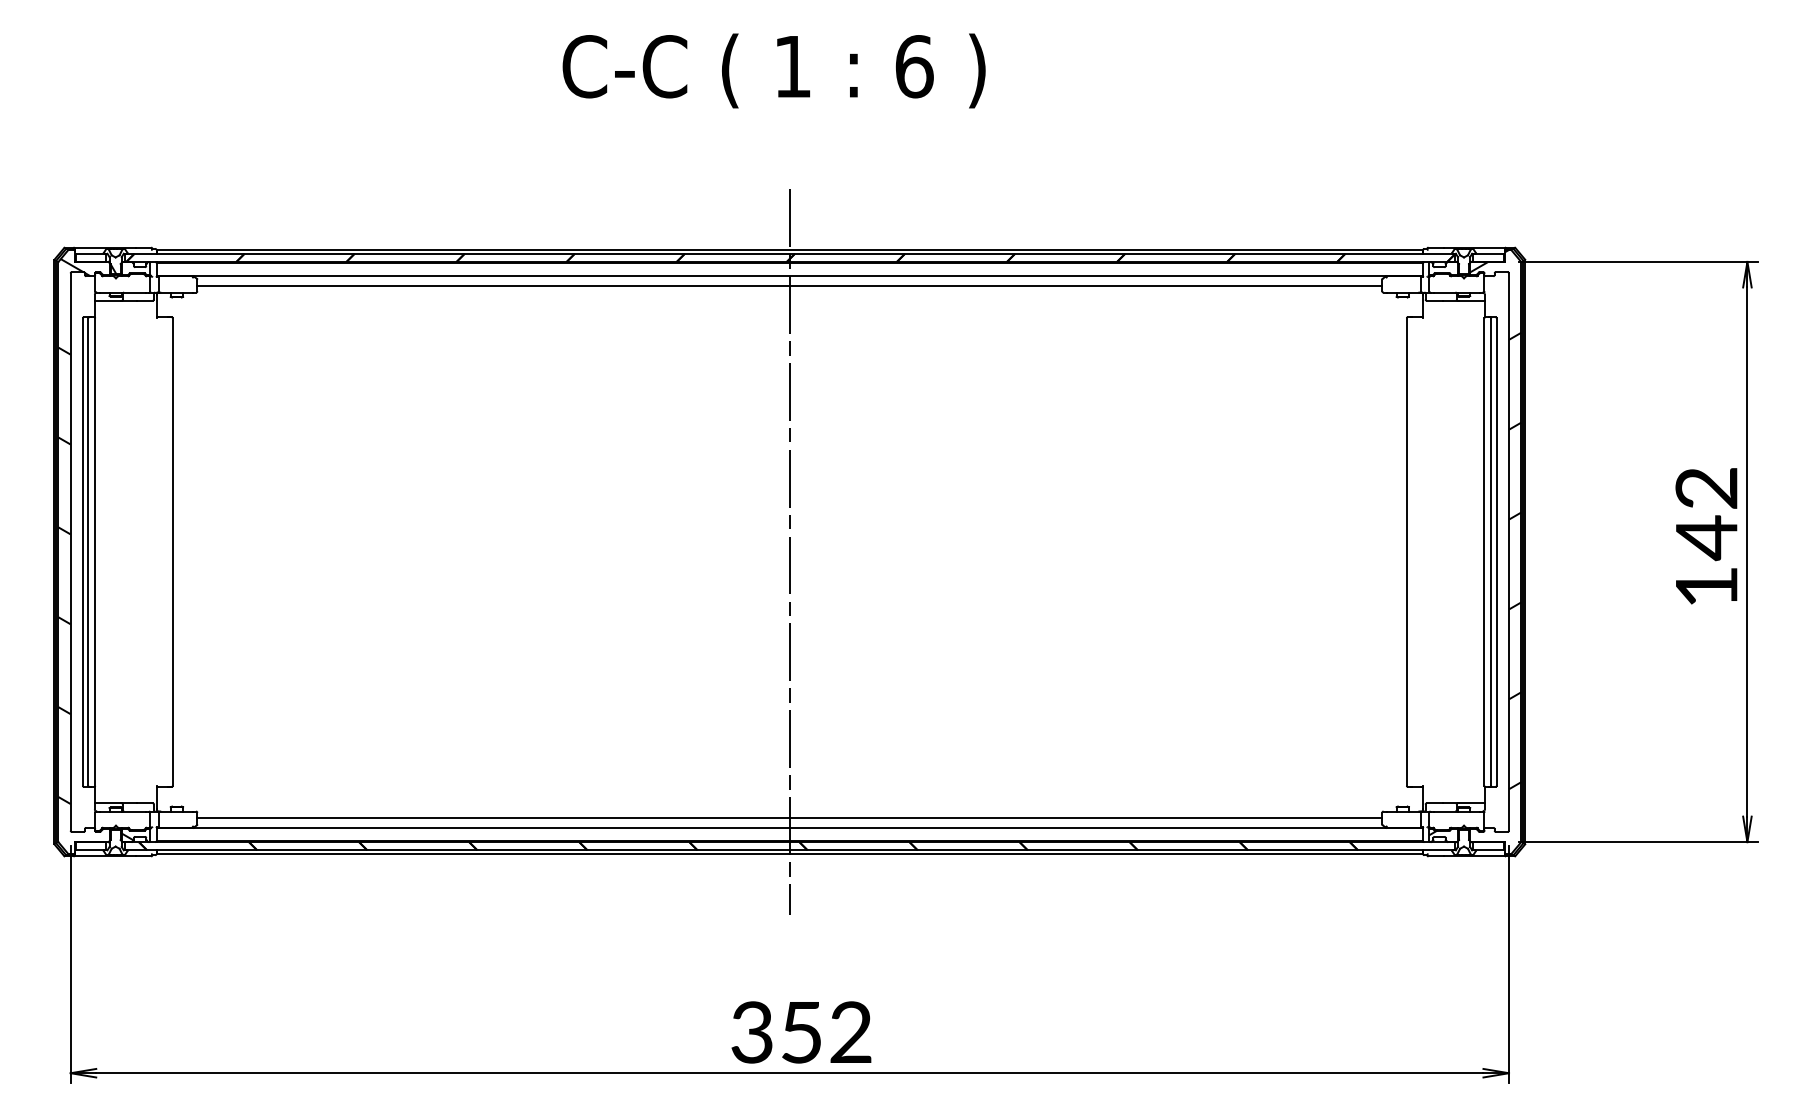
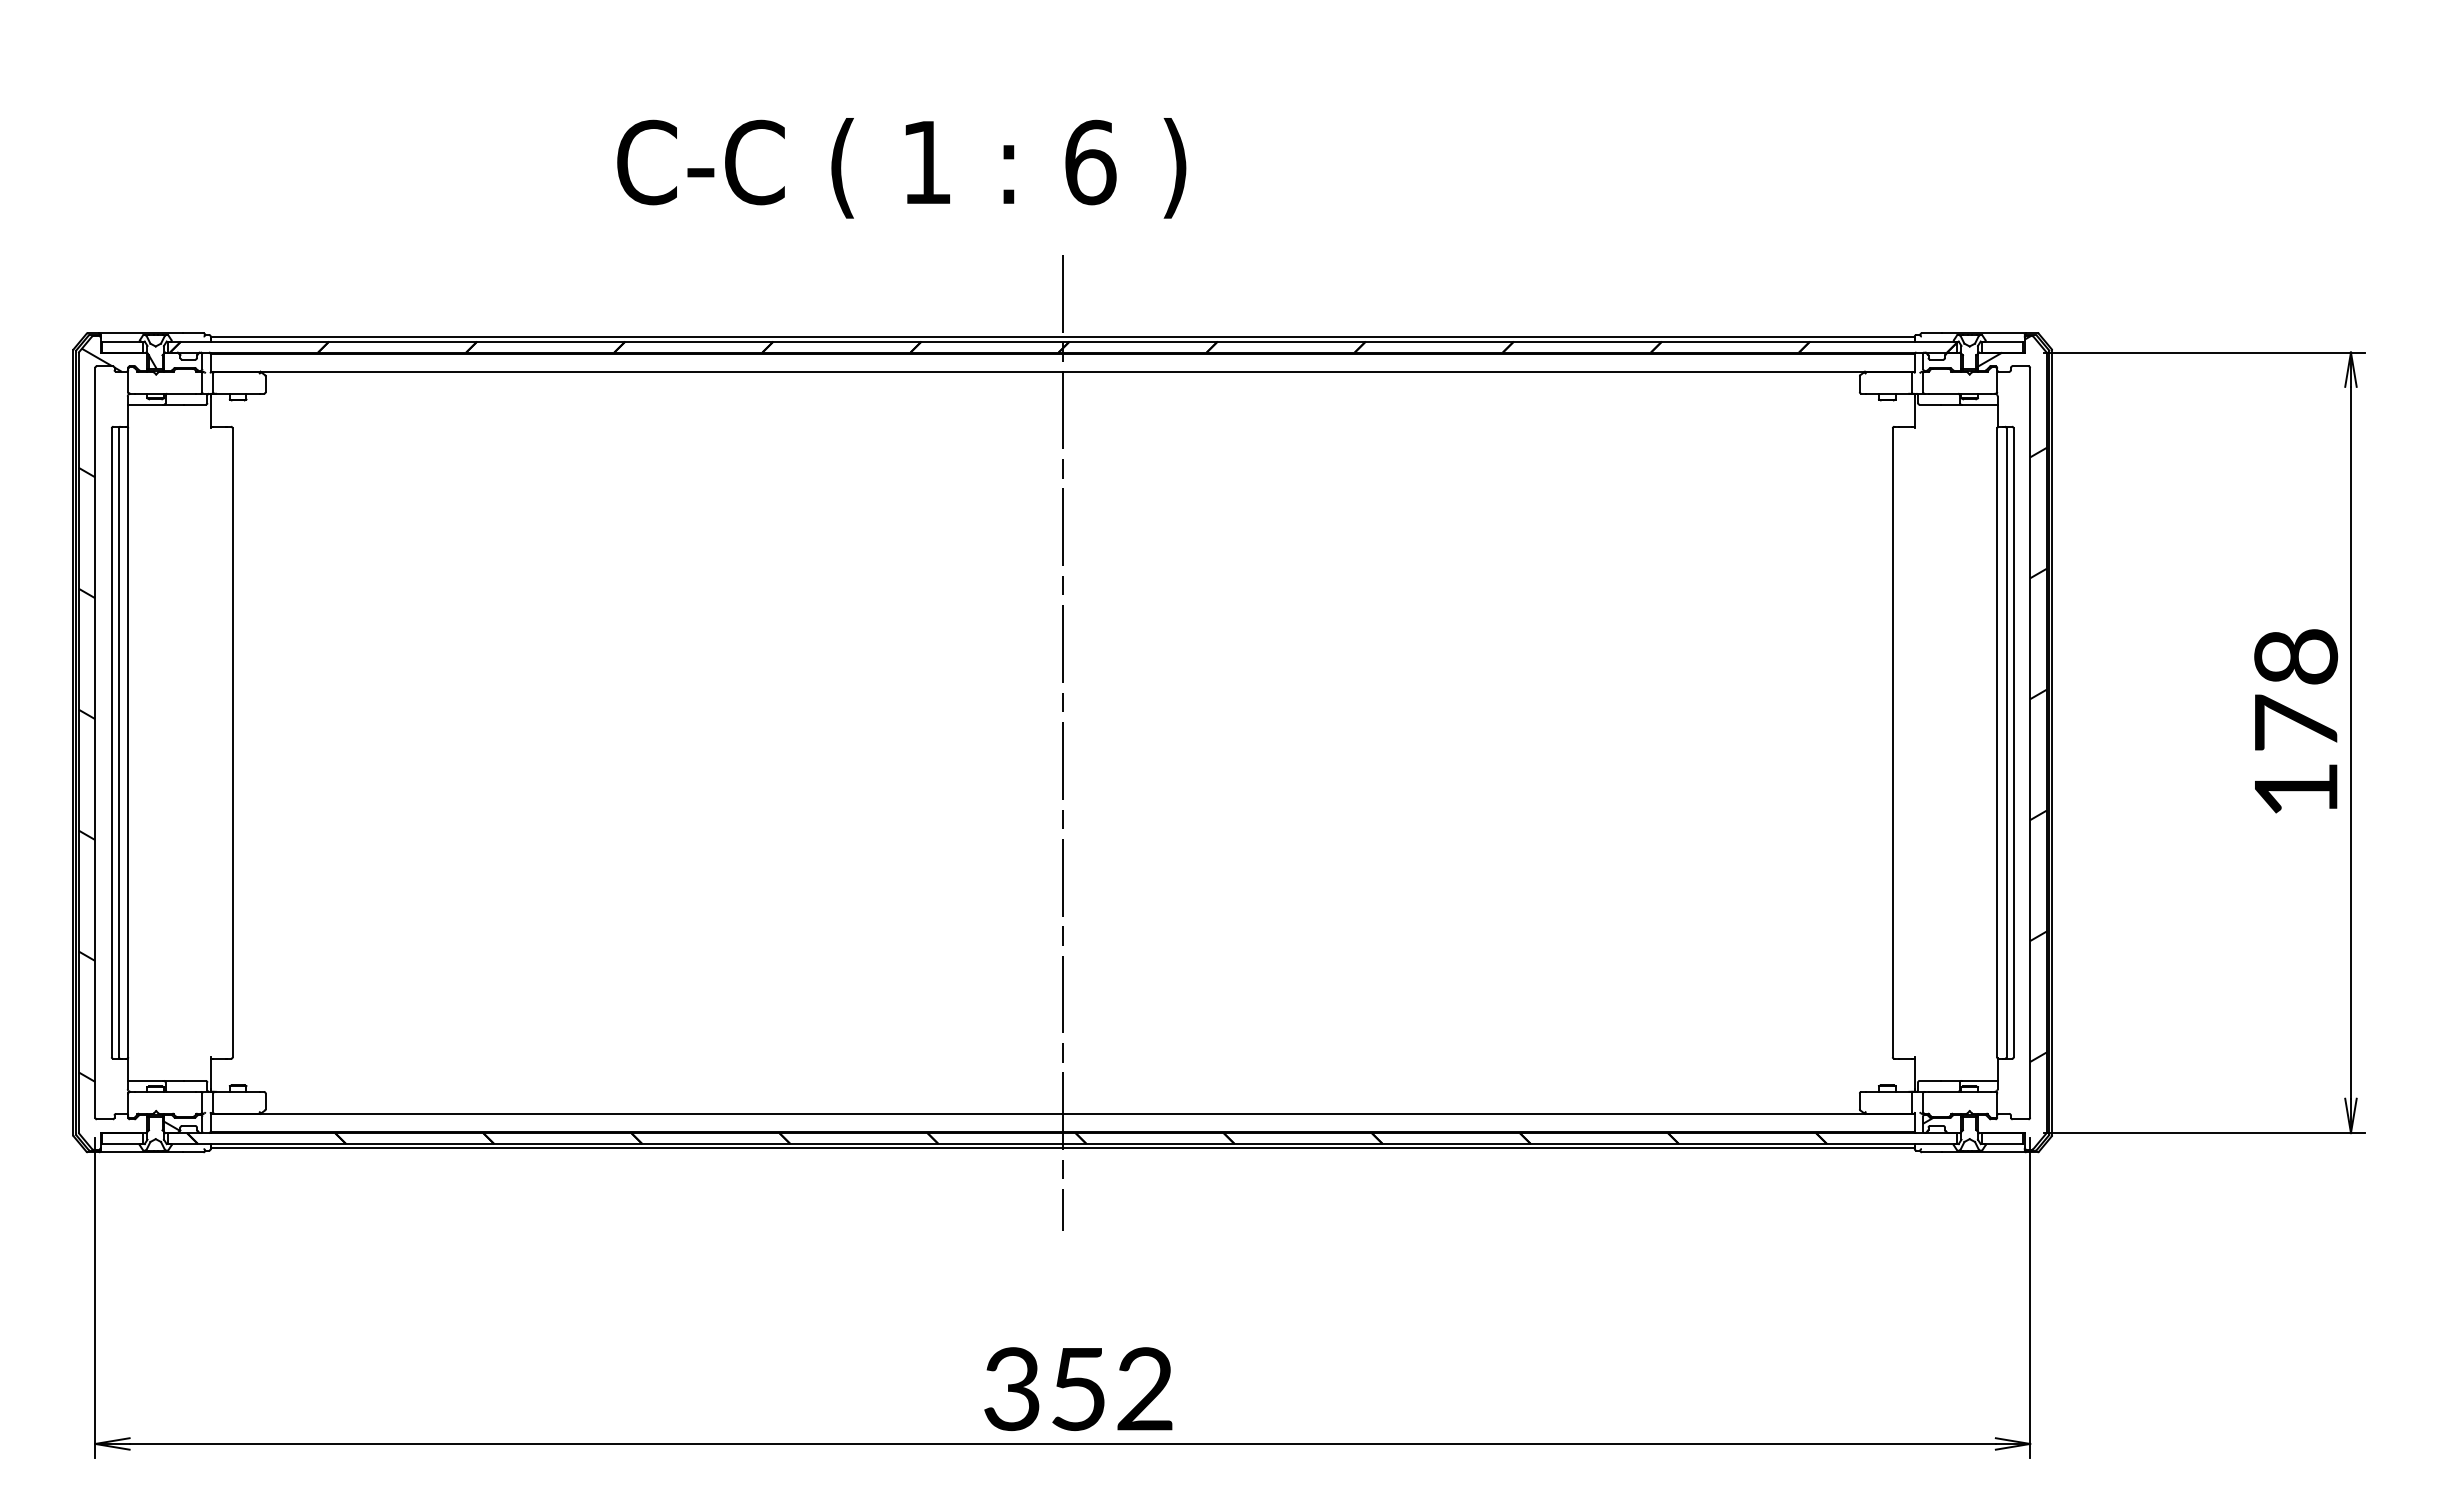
text: (773, 70) -> (900, 167), moved
line: (789, 286) -> (1062, 385), removed
text: (1706, 514) -> (2295, 692), 142 -> 178
line: (789, 817) -> (1062, 1099), removed

